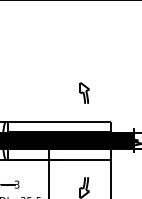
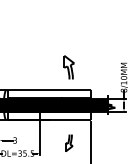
part: (85, 92) -> (69, 66), size x1.4

